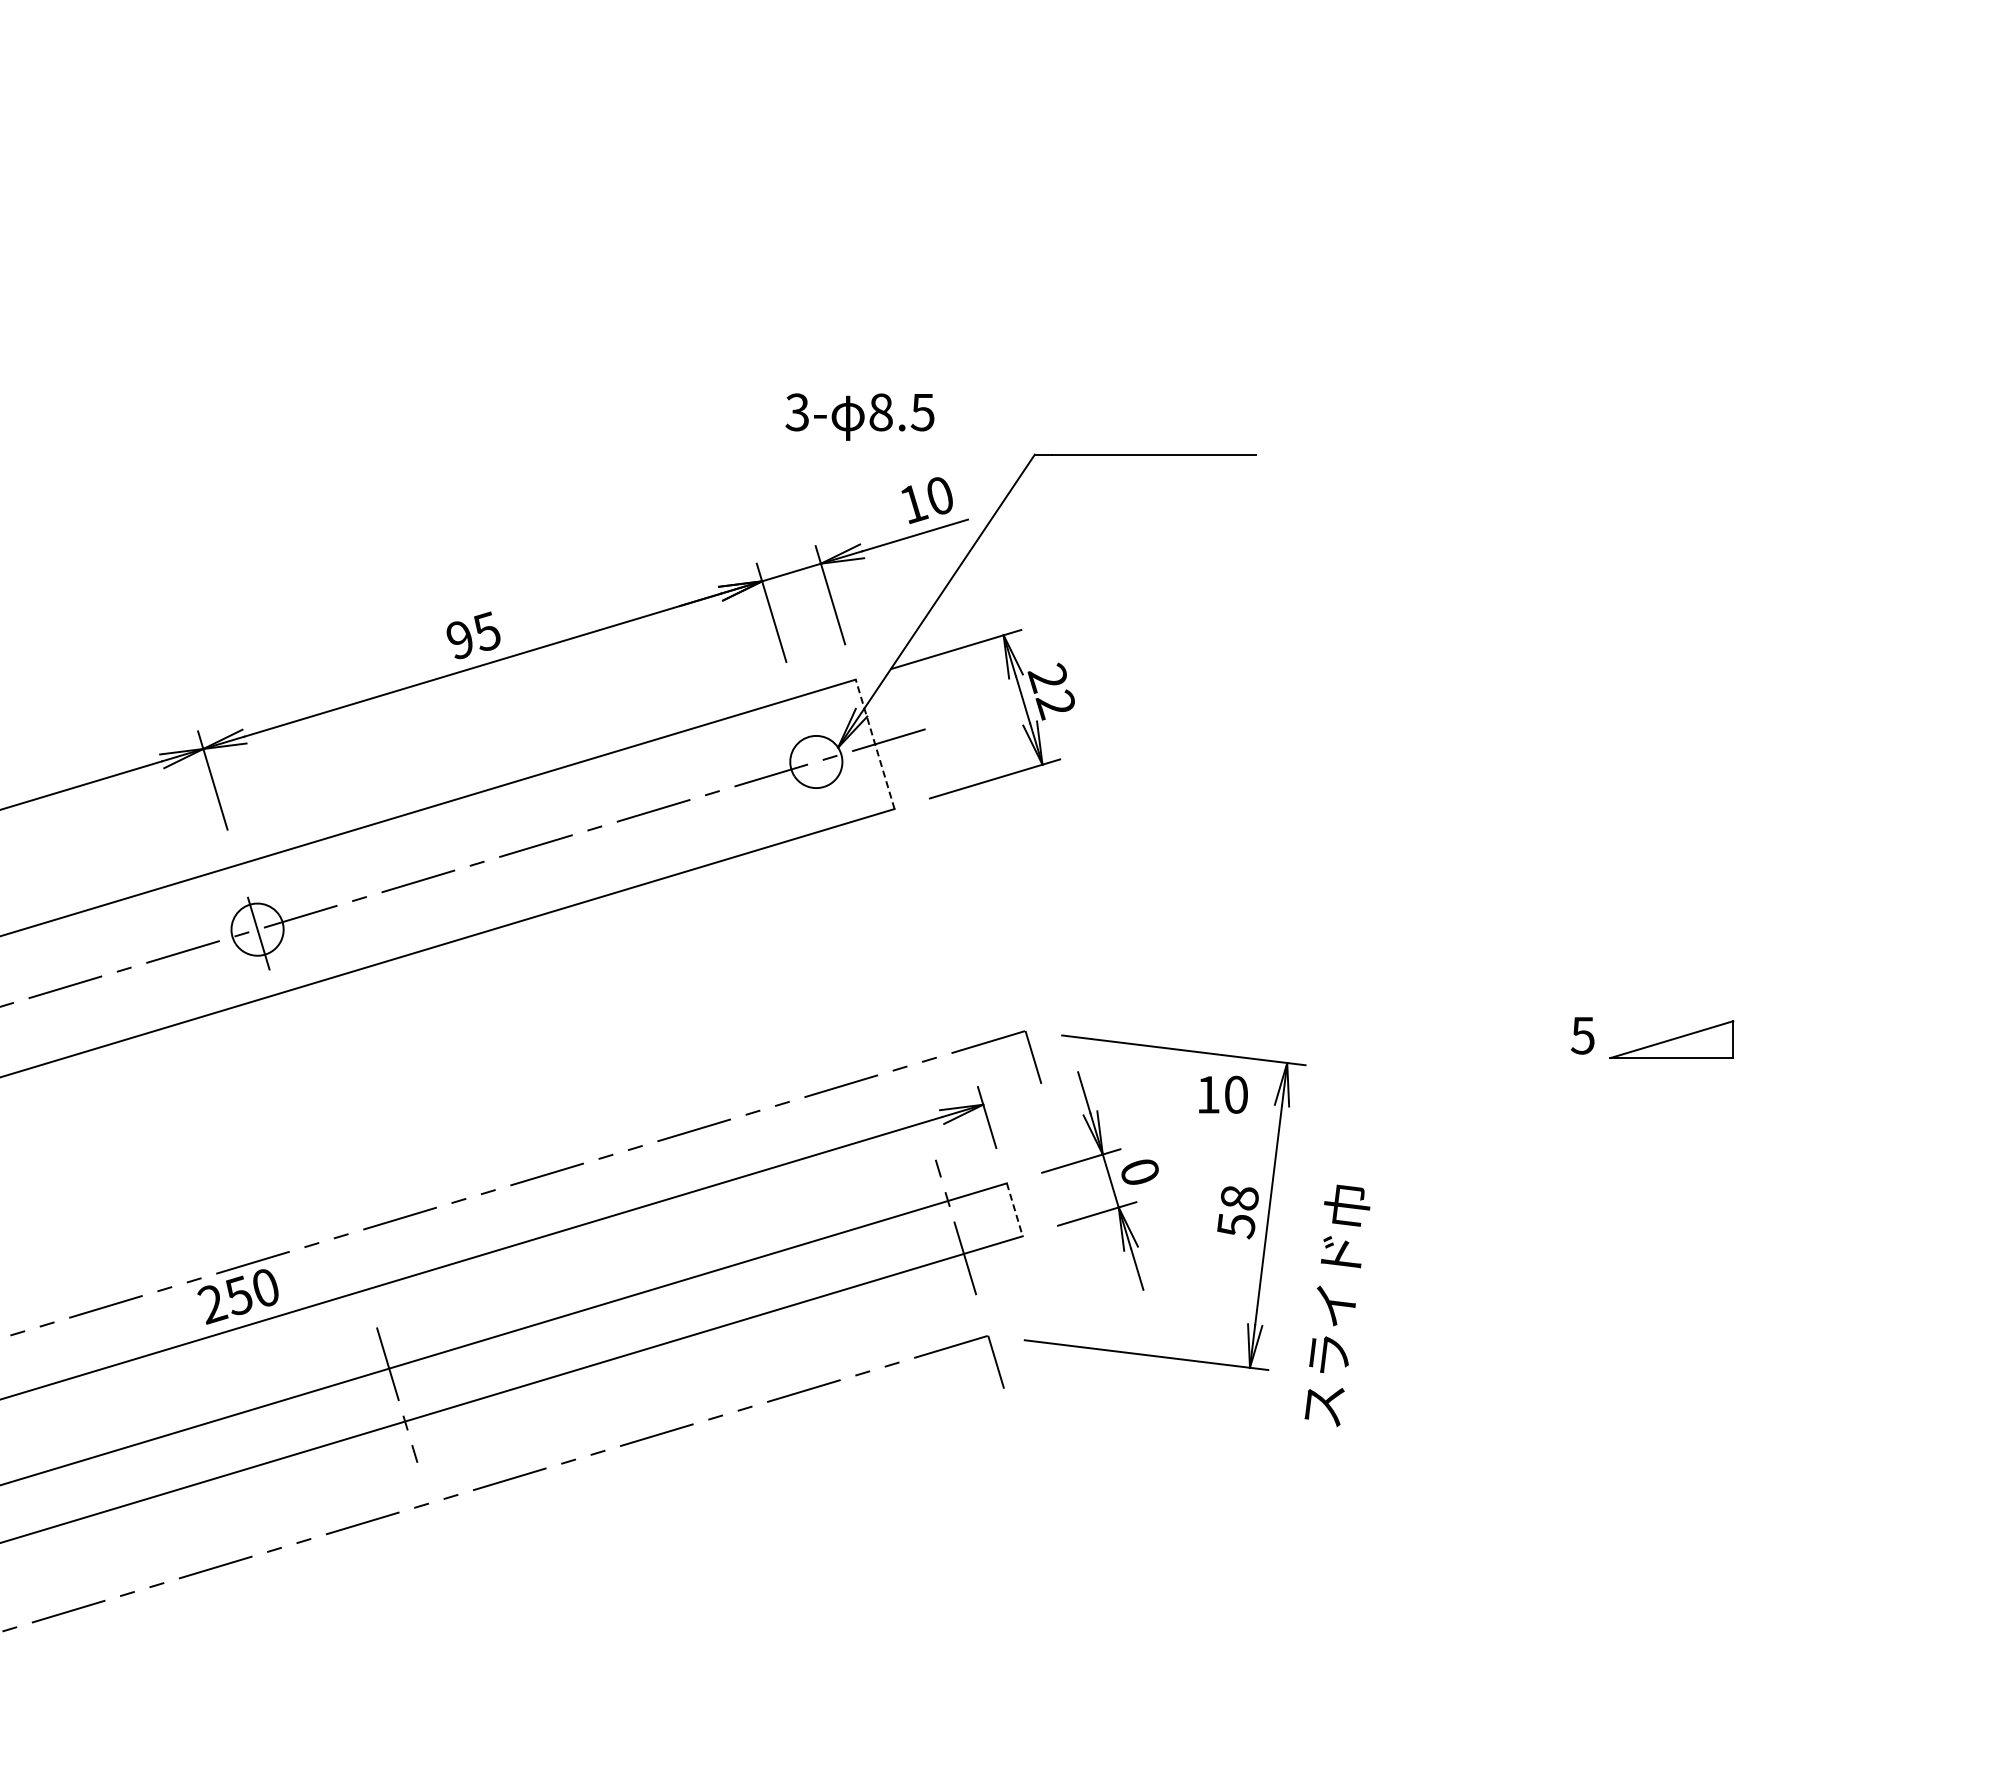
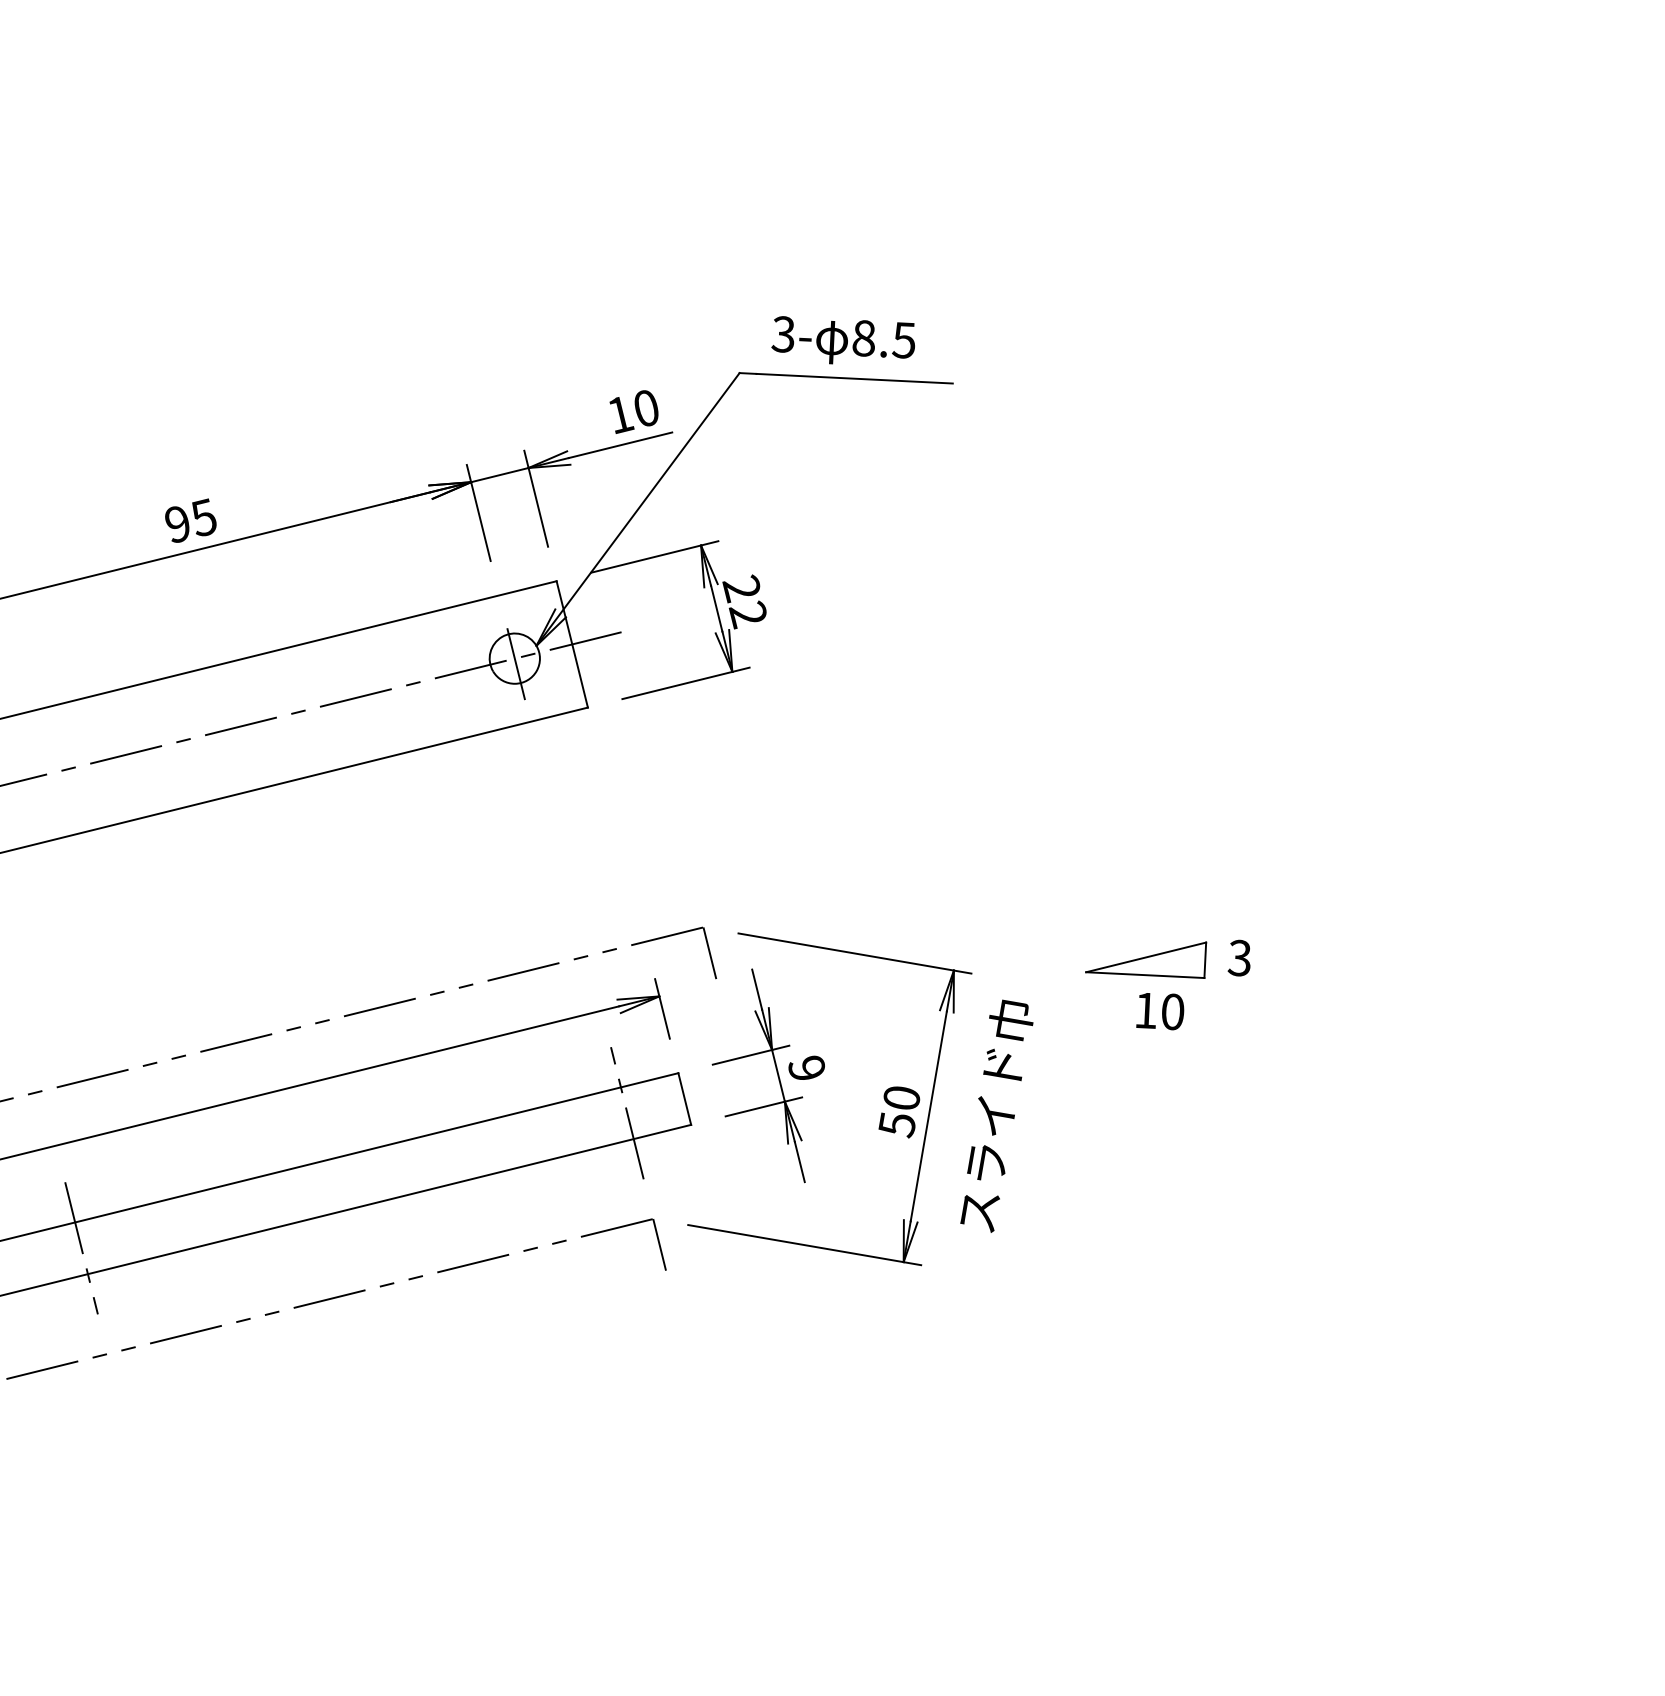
text: (859, 416) -> (843, 341), moved
line: (875, 744) -> (572, 644), dashed -> solid
line: (818, 768) -> (516, 665), added
text: (1582, 1035) -> (1239, 957), 5 -> 3
part: (1671, 1039) -> (1145, 957), moved
text: (1223, 1094) -> (1160, 1011), moved
text: (1139, 1171) -> (806, 1068), 0 -> 9
text: (1239, 1198) -> (901, 1098), 58 -> 50
line: (1014, 1209) -> (684, 1098), dashed -> solid
text: (1337, 1305) -> (997, 1115), moved

